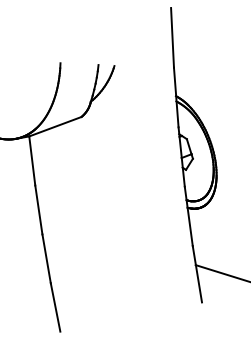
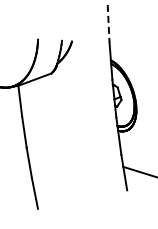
line: (172, 37) -> (108, 23), solid -> dashed

